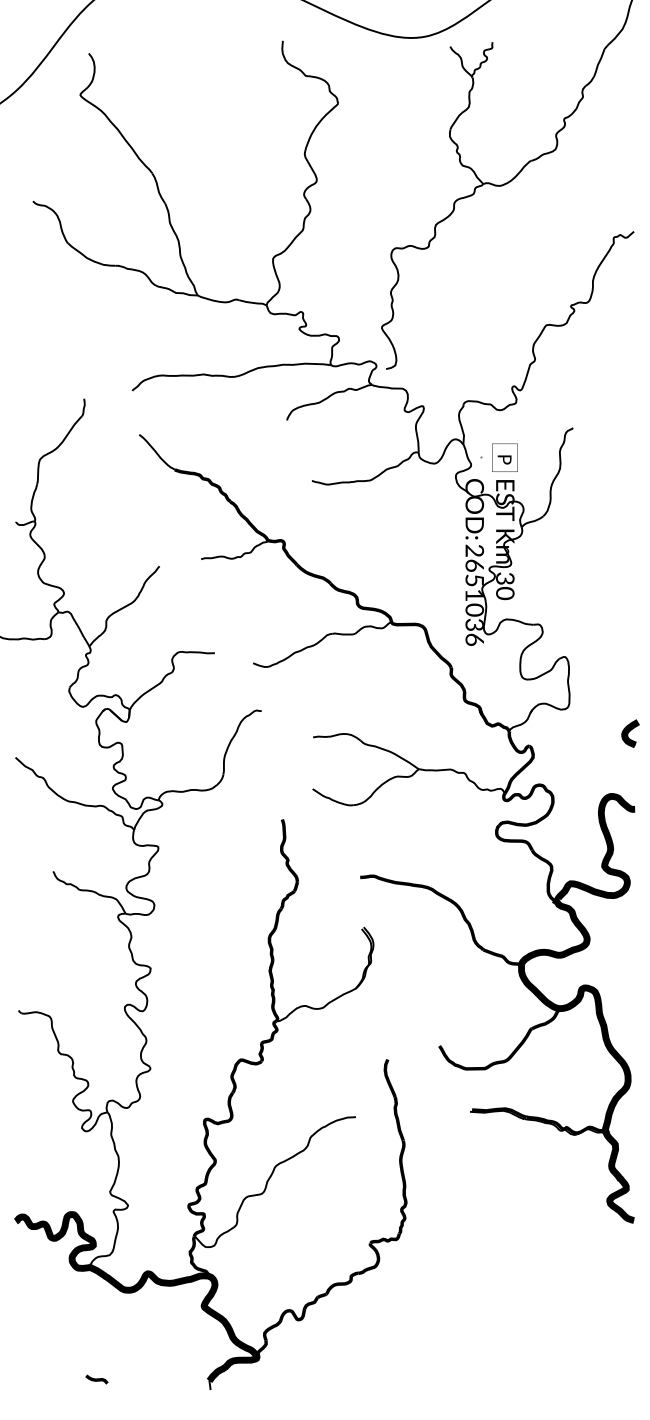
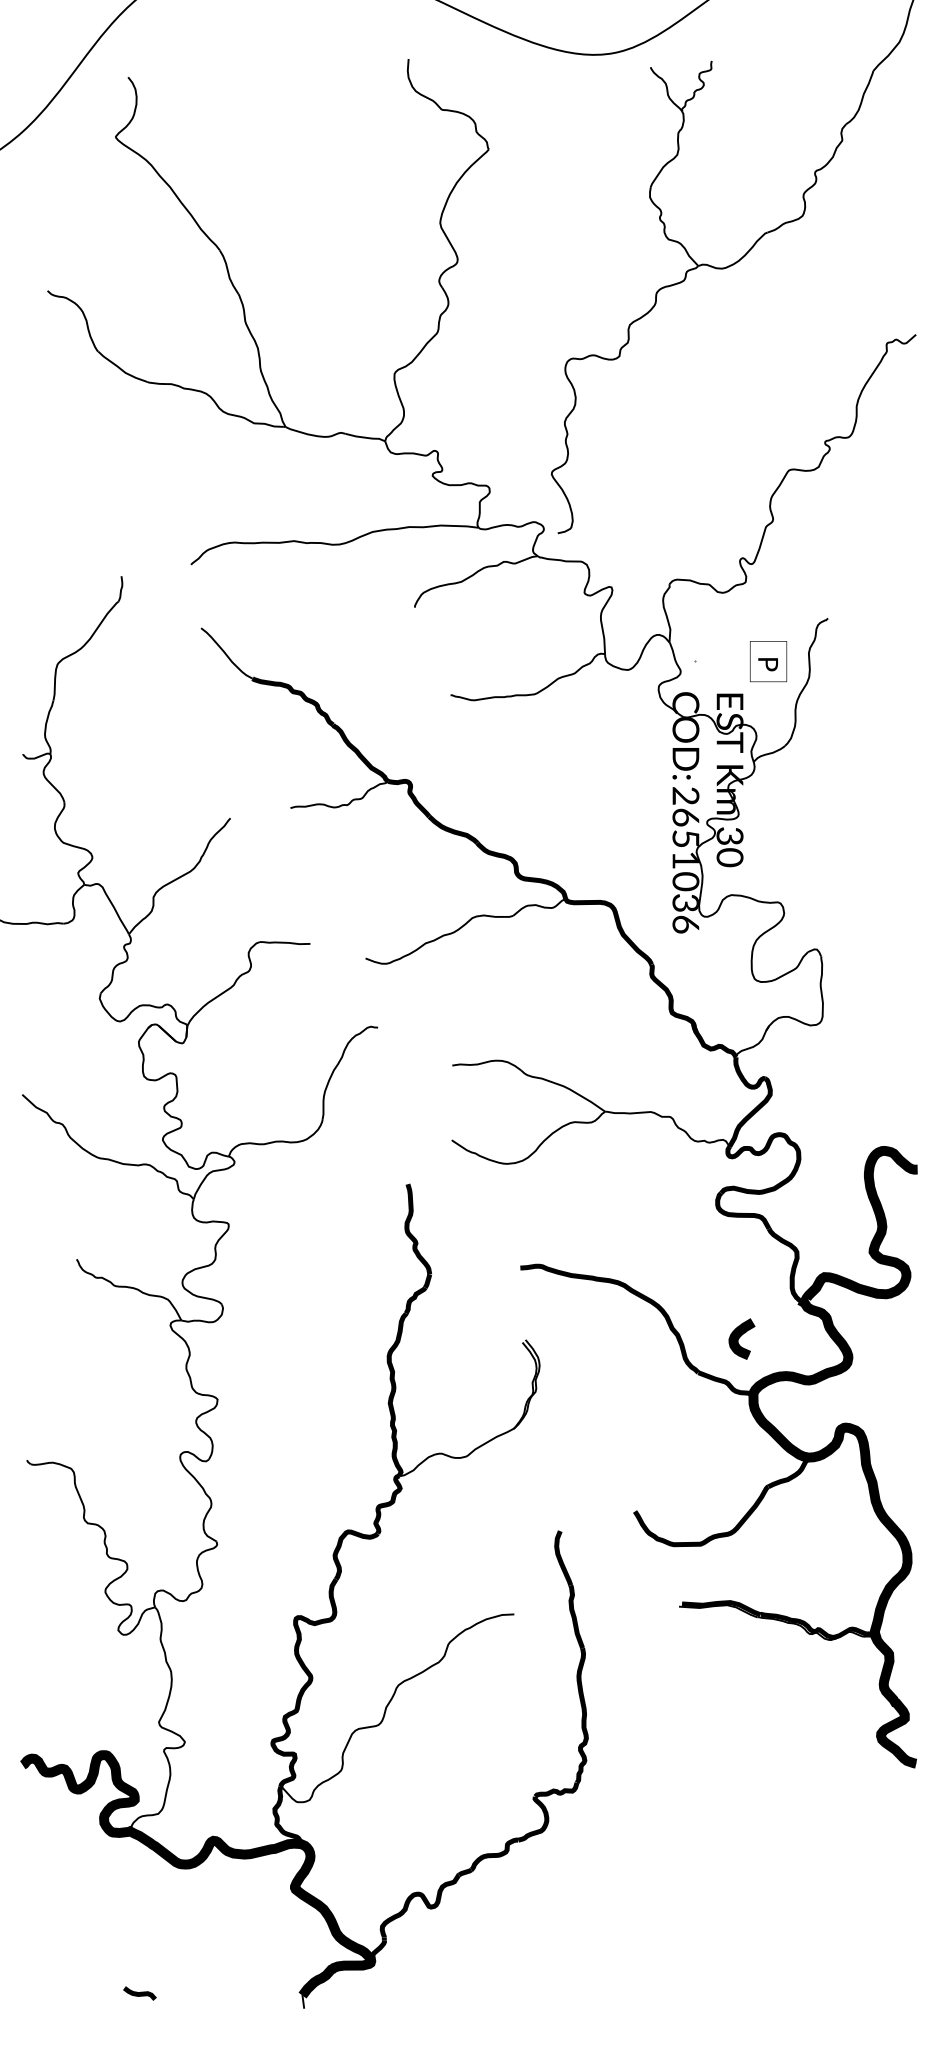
text: (504, 457) -> (767, 661), moved
part: (630, 733) -> (741, 1338), moved

